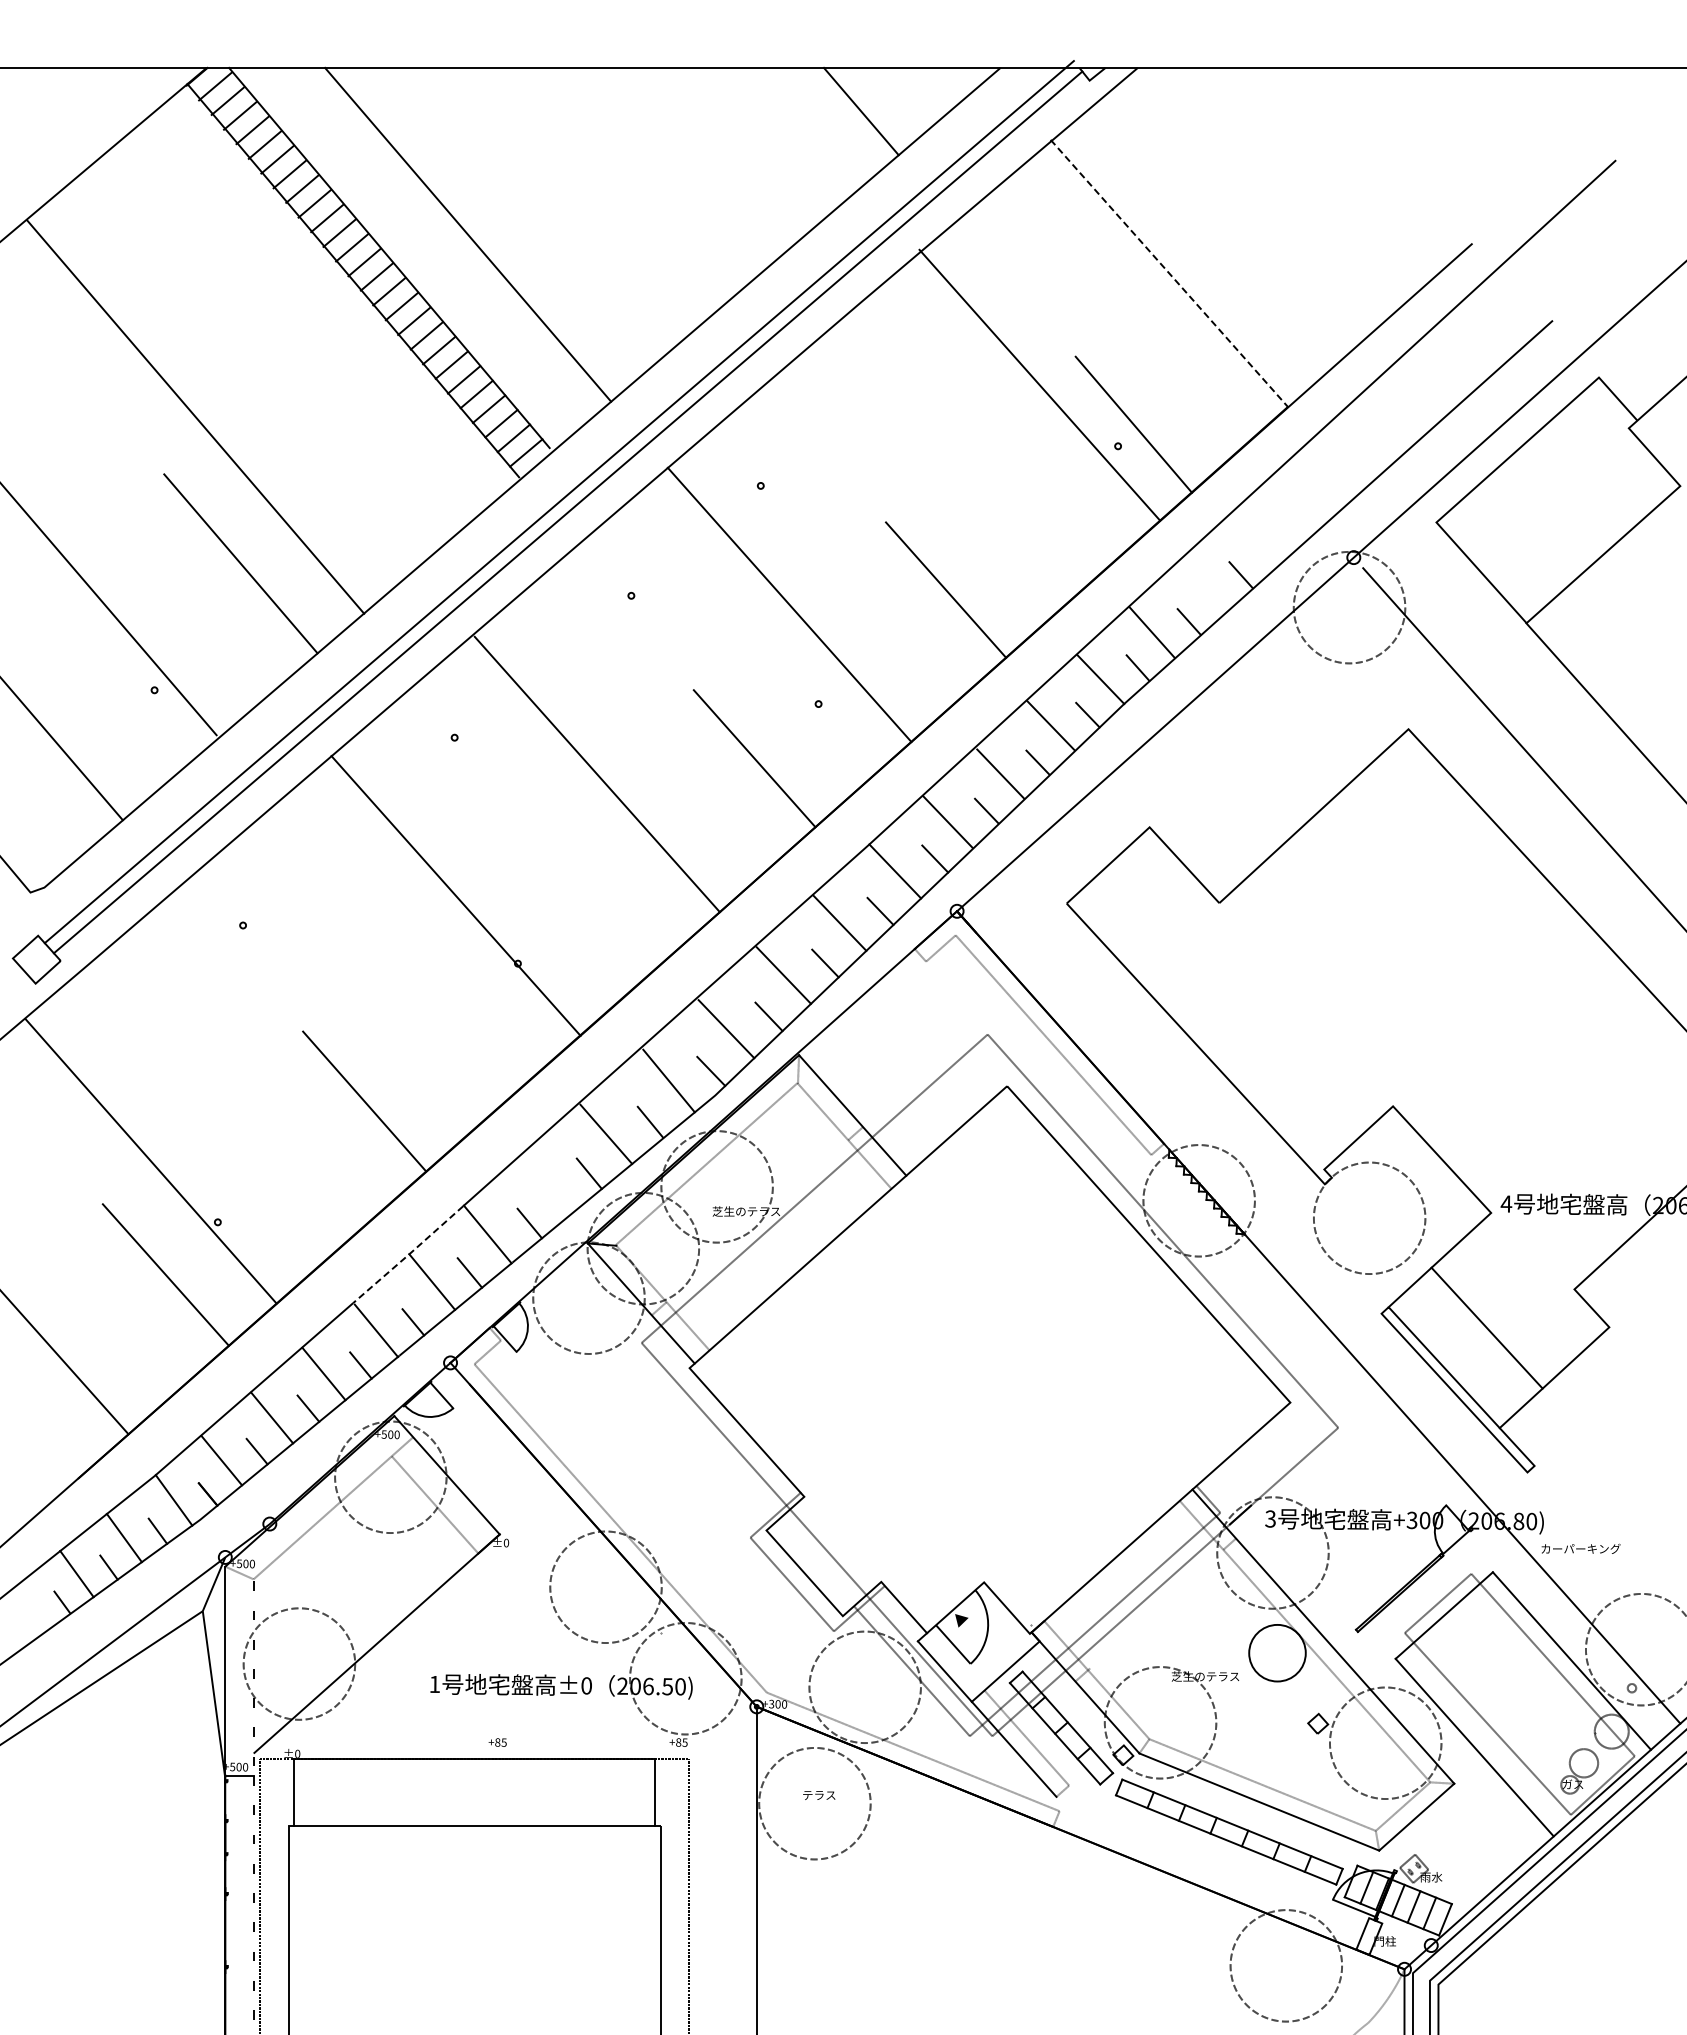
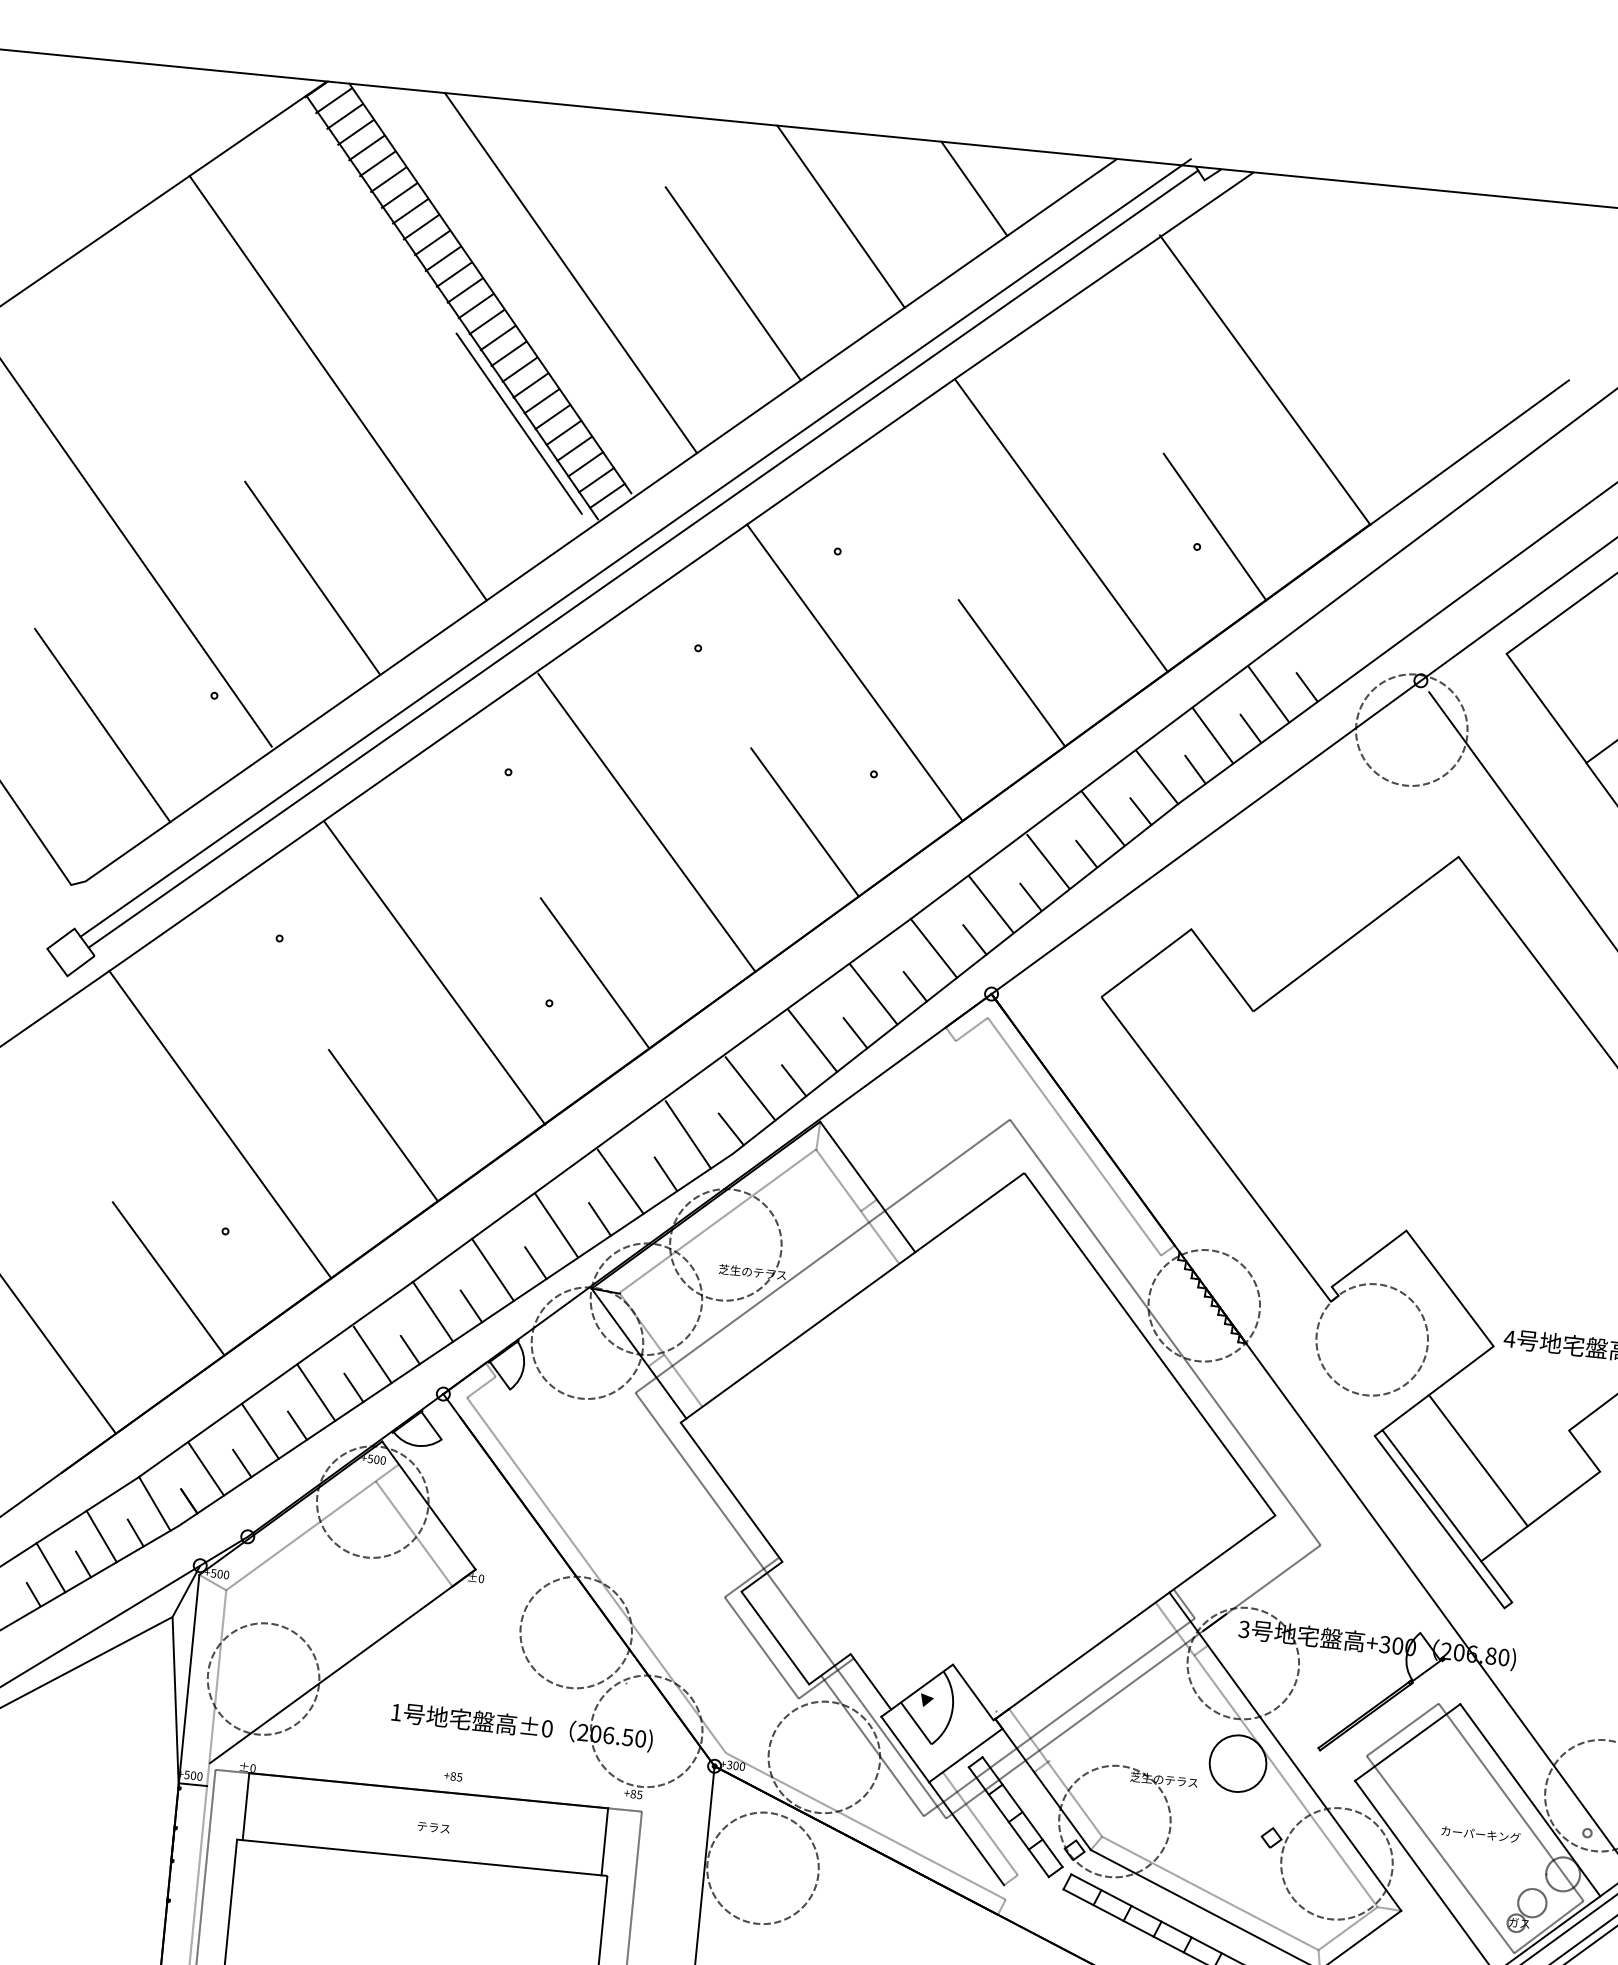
line: (731, 151) -> (841, 215), added
line: (630, 229) -> (733, 283), added
line: (1169, 273) -> (1265, 380), dashed -> solid
line: (1039, 384) -> (1061, 524), moved
line: (431, 389) -> (519, 423), added
line: (195, 416) -> (338, 387), moved
line: (1203, 585) -> (1268, 693), added
line: (455, 895) -> (434, 972), moved
line: (560, 928) -> (595, 972), added
line: (150, 1161) -> (219, 1124), moved
line: (546, 1184) -> (556, 1225), added
line: (408, 1254) -> (412, 1282), dashed -> solid
text: (1580, 1548) -> (1480, 1833), moved
text: (819, 1795) -> (433, 1827), moved

